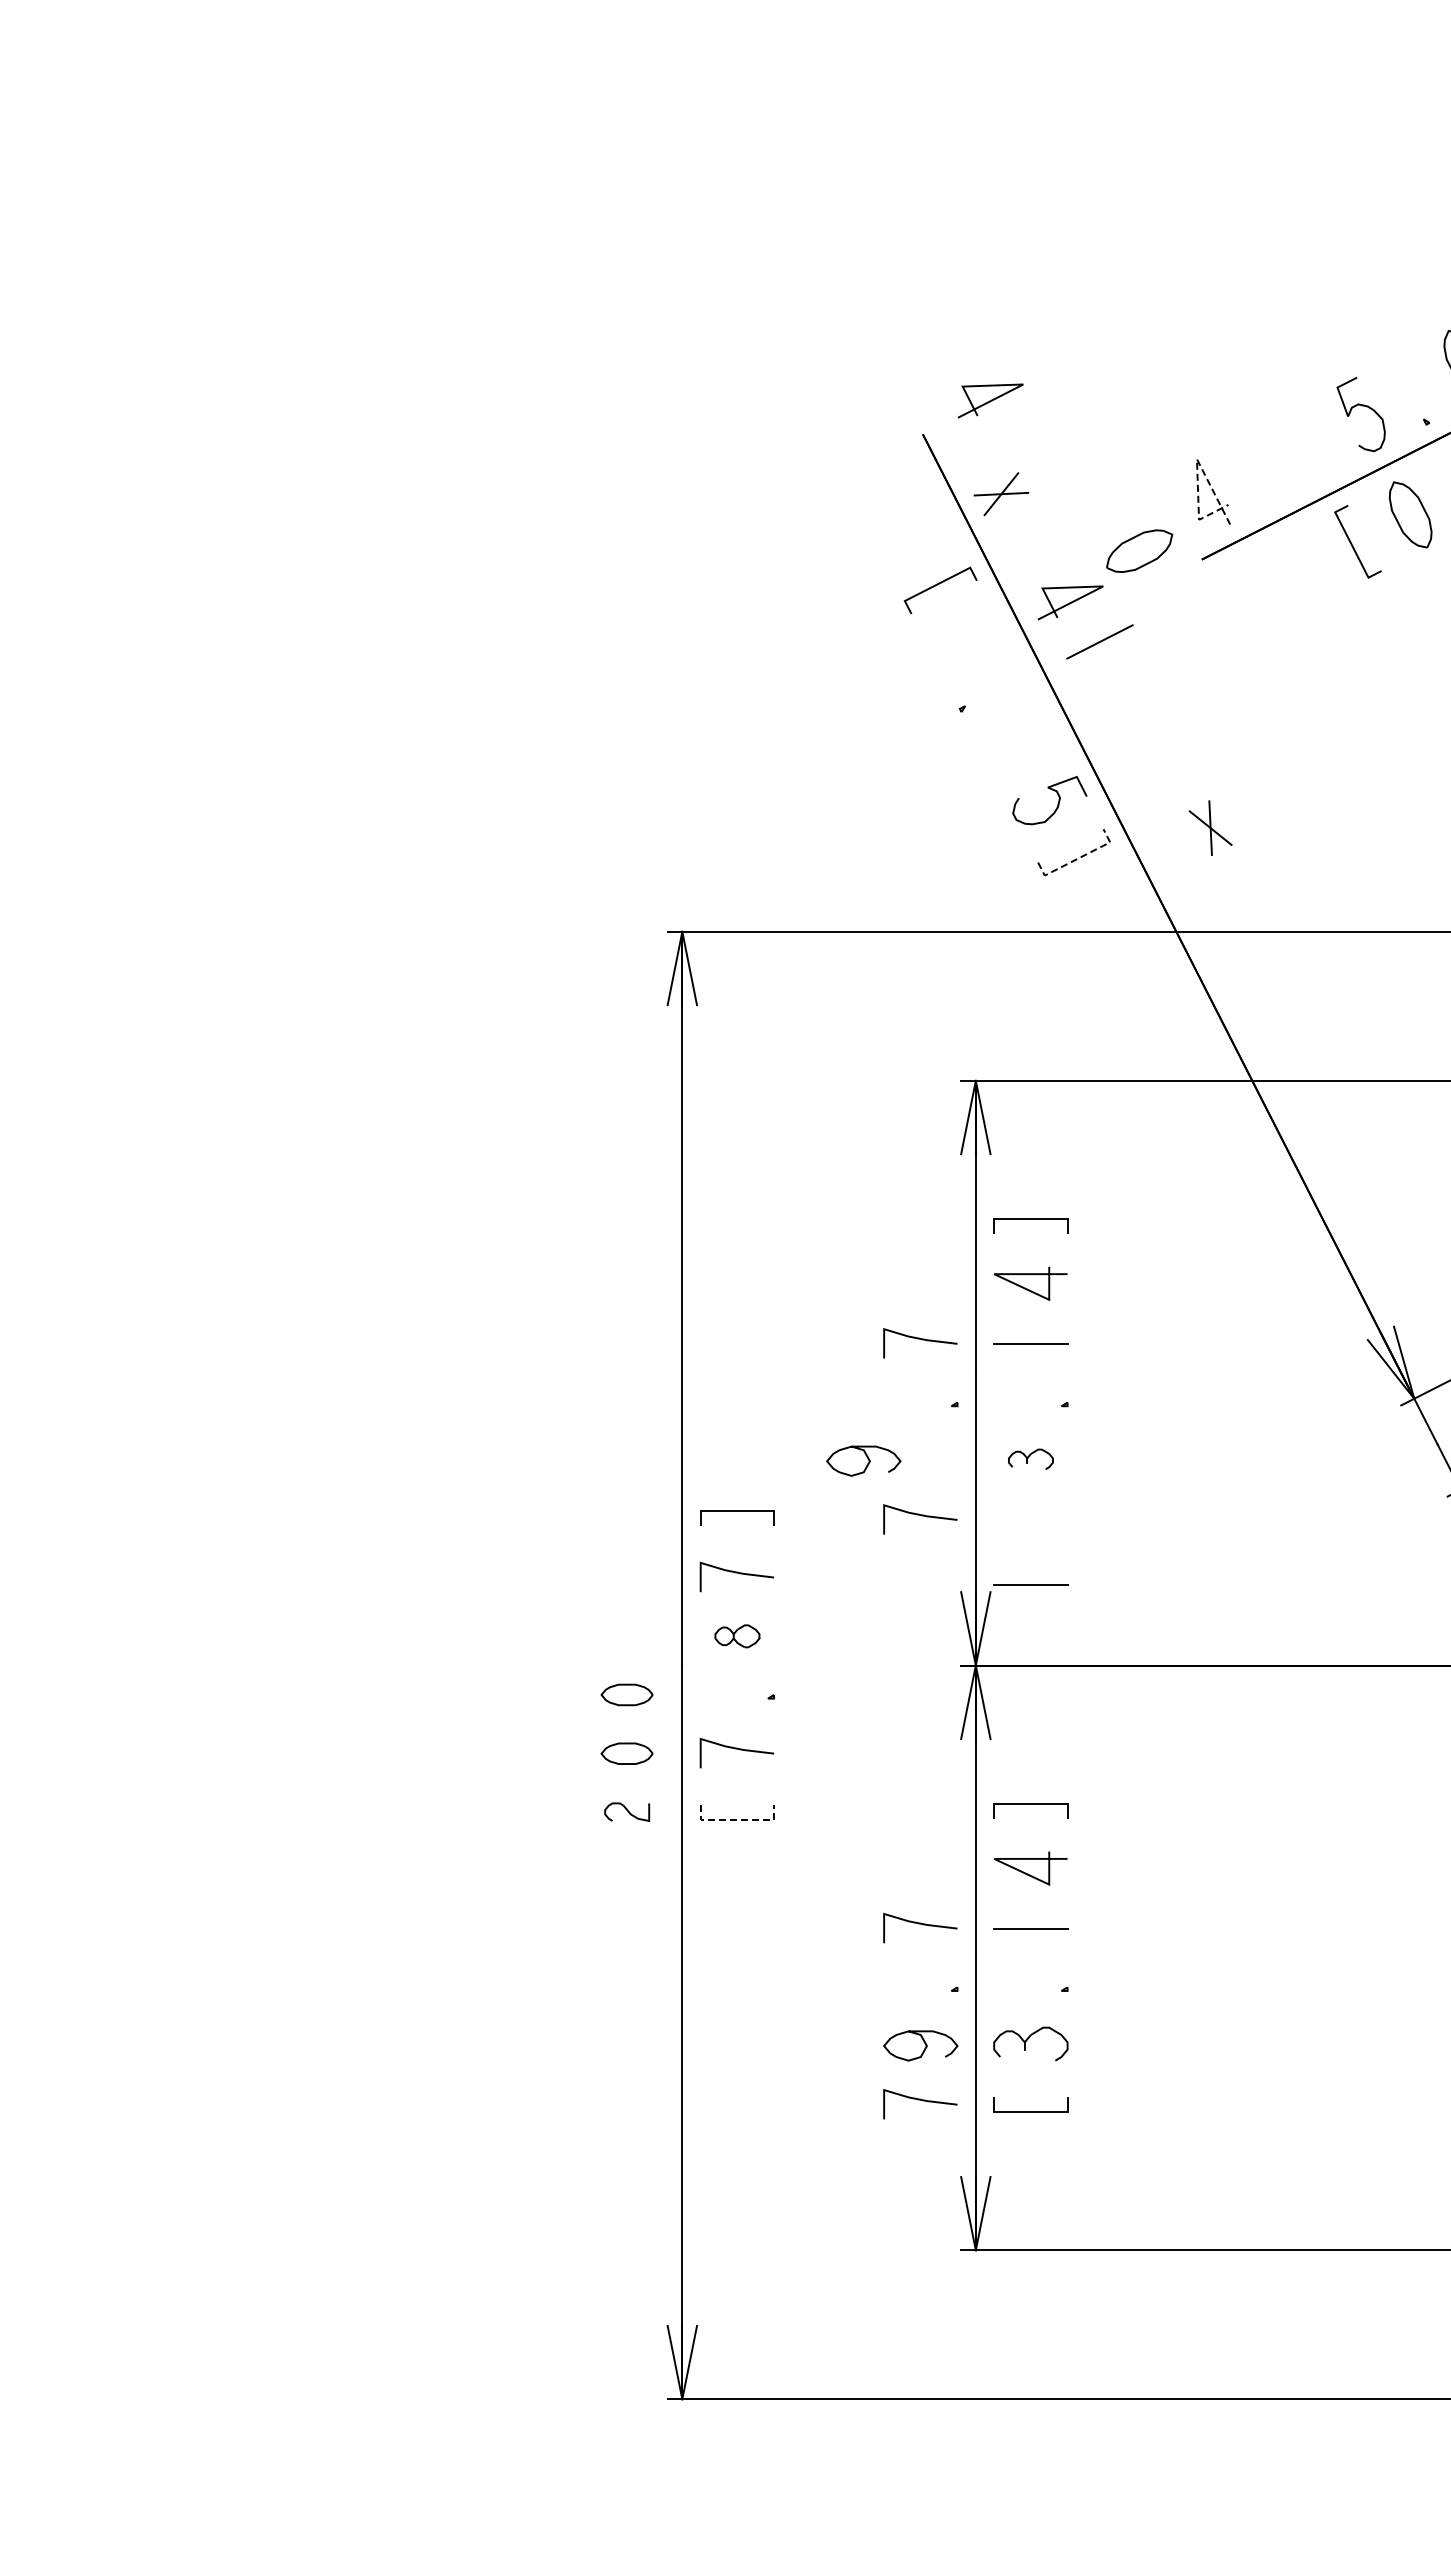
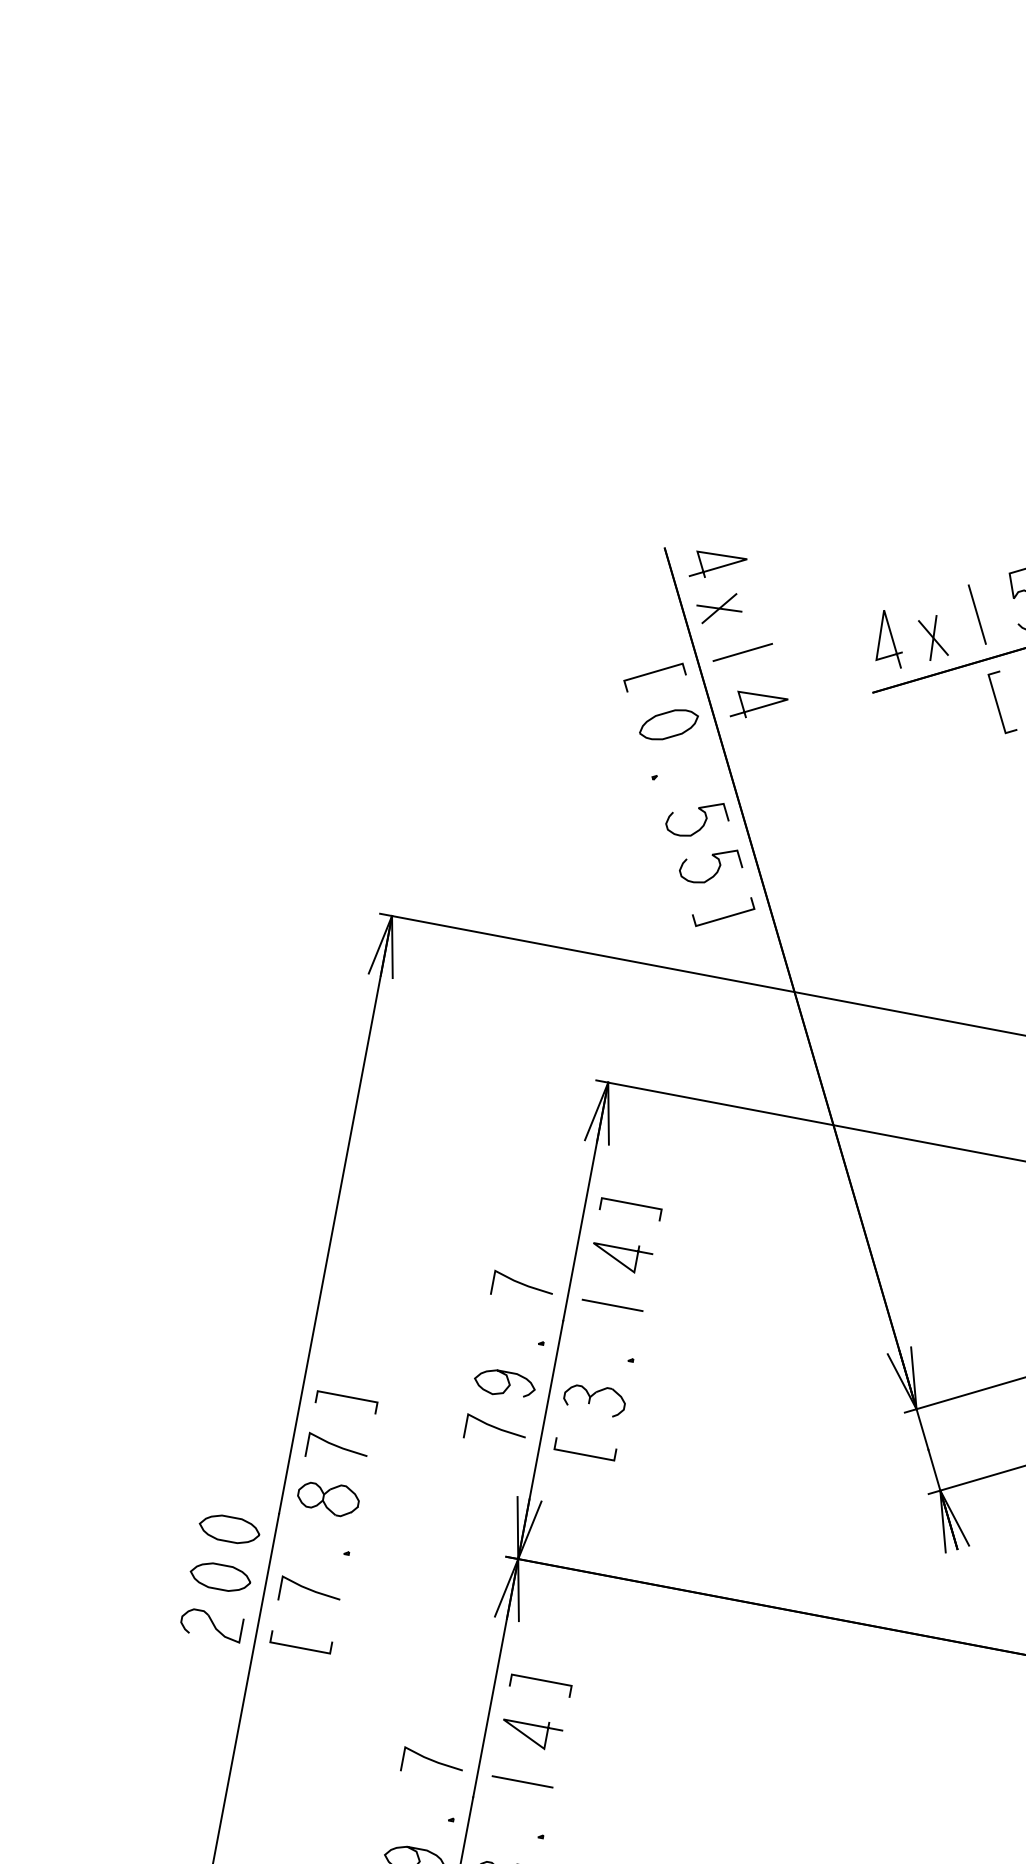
line: (990, 400) -> (718, 567), moved
line: (1308, 443) -> (977, 614), added
line: (1197, 470) -> (882, 619), dashed -> solid
part: (1139, 550) -> (668, 724), moved
line: (1099, 641) -> (742, 652), moved
curve: (1031, 748) -> (704, 820), added
part: (1210, 827) -> (933, 637), moved
line: (1077, 858) -> (725, 917), dashed -> solid
curve: (867, 1459) -> (508, 1383), moved
part: (1030, 1459) -> (594, 1399), size x1.67
line: (1030, 1526) -> (584, 1454), added
line: (1030, 1584) -> (575, 1501), removed
part: (737, 1636) -> (328, 1498), size x1.67
part: (626, 1694) -> (229, 1528), size x1.43
part: (626, 1753) -> (220, 1576), size x1.43
part: (626, 1811) -> (211, 1624), size x1.67
line: (737, 1819) -> (300, 1647), dashed -> solid

